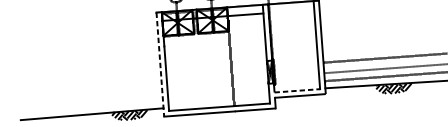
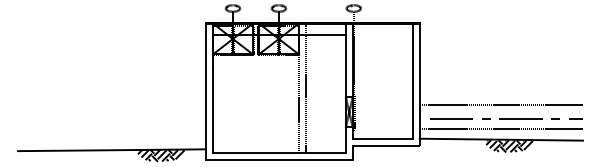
line: (235, 56) -> (305, 88), added
line: (160, 65) -> (206, 92), dashed -> solid
line: (297, 90) -> (382, 139), dashed -> solid

